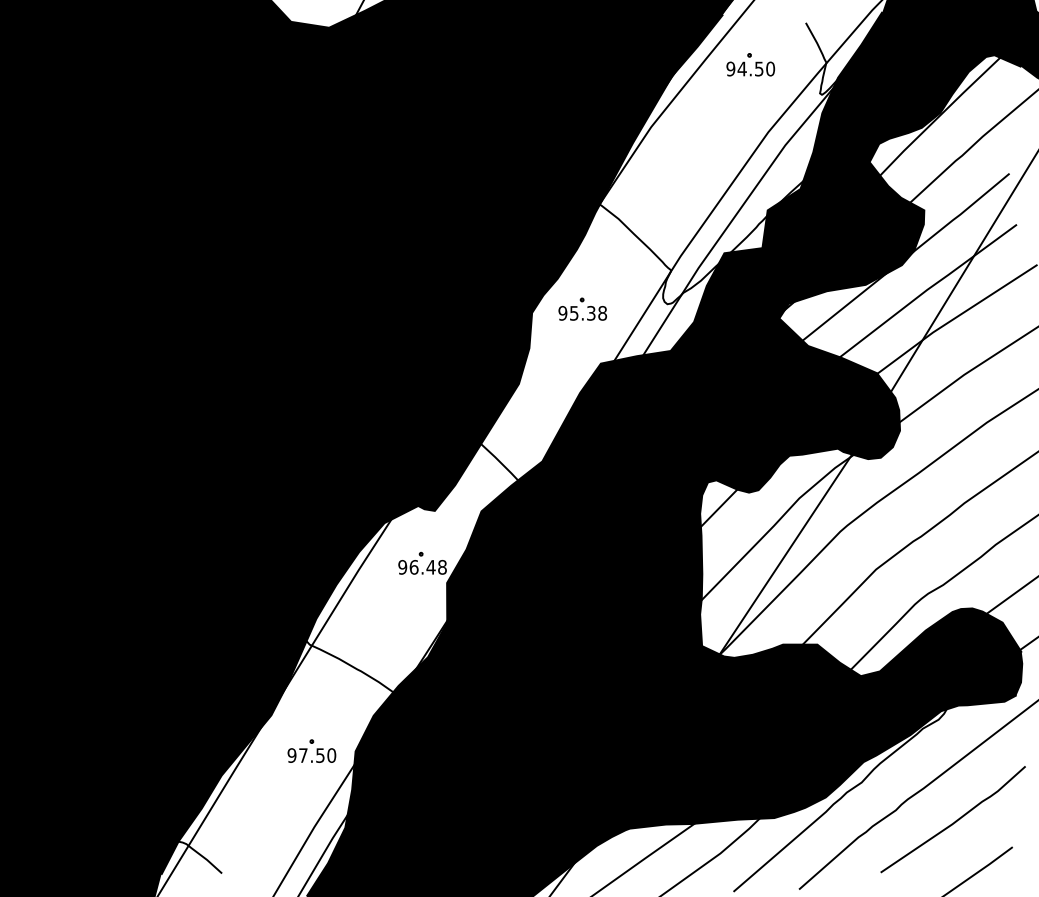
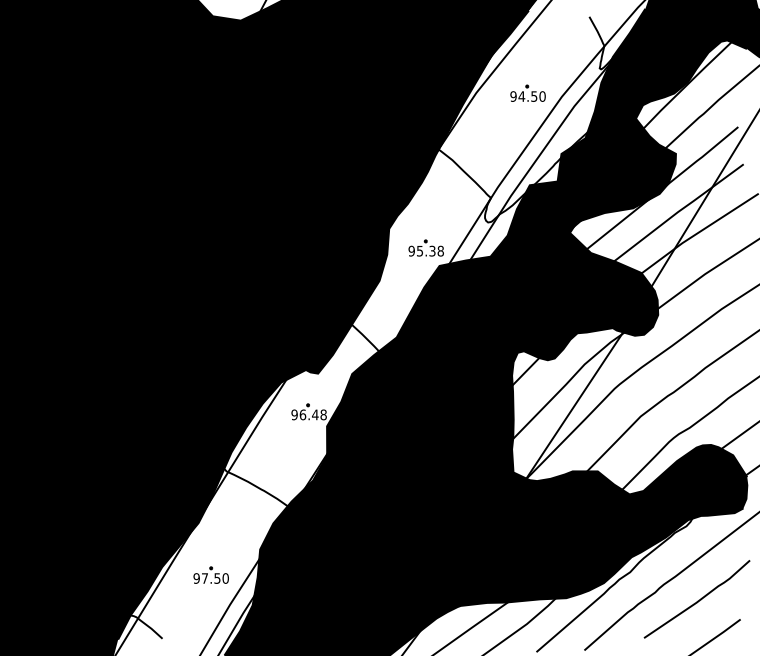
part: (749, 63) -> (527, 92), moved
part: (581, 308) -> (425, 247), moved
part: (310, 750) -> (210, 574), moved

